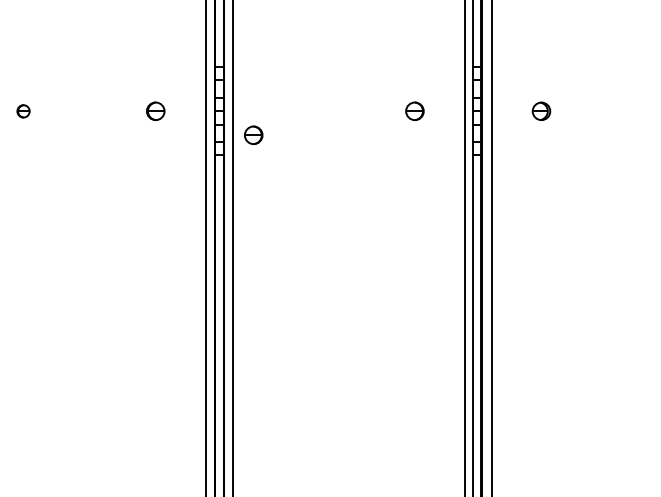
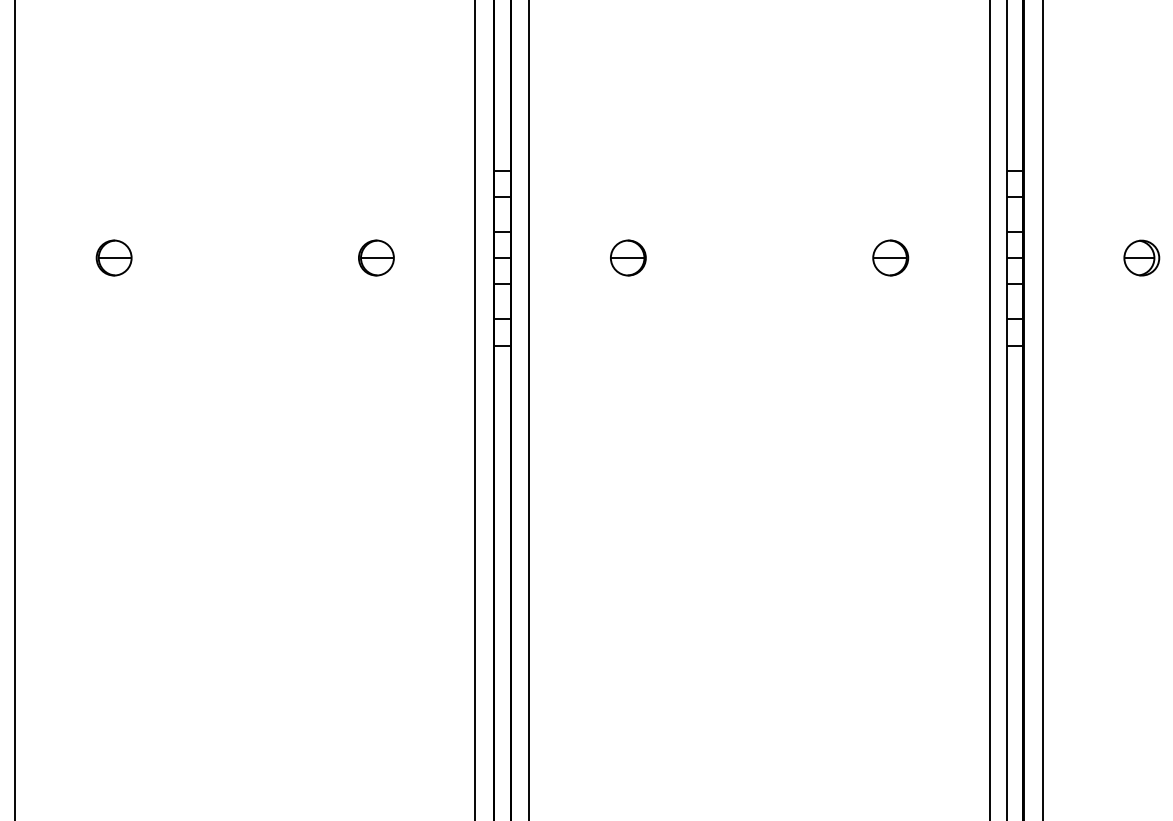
part: (23, 111) -> (114, 258), size x1.43
part: (253, 135) -> (627, 258), moved

